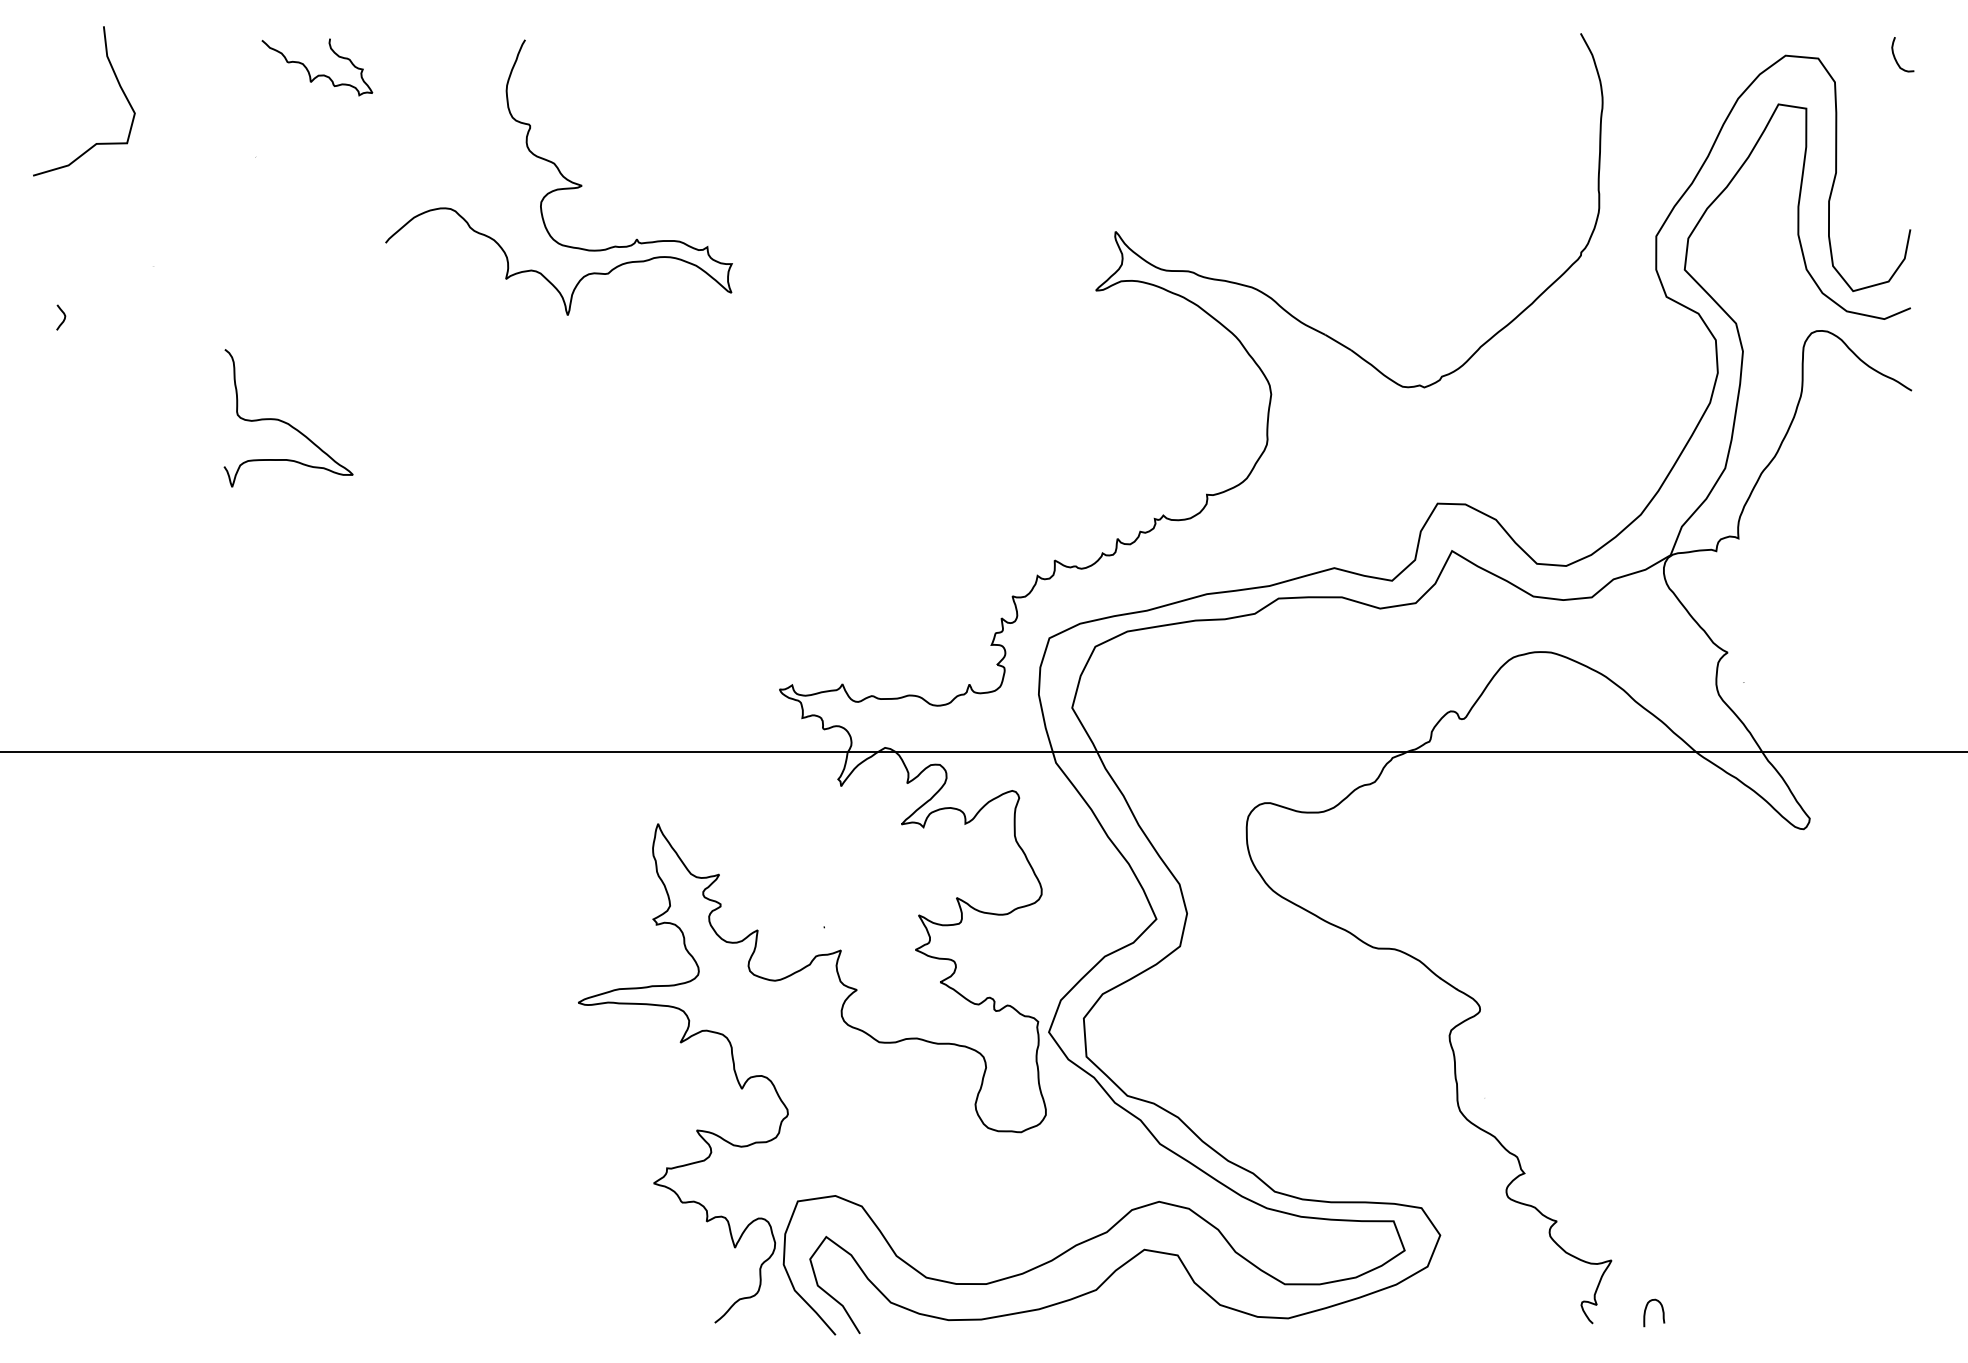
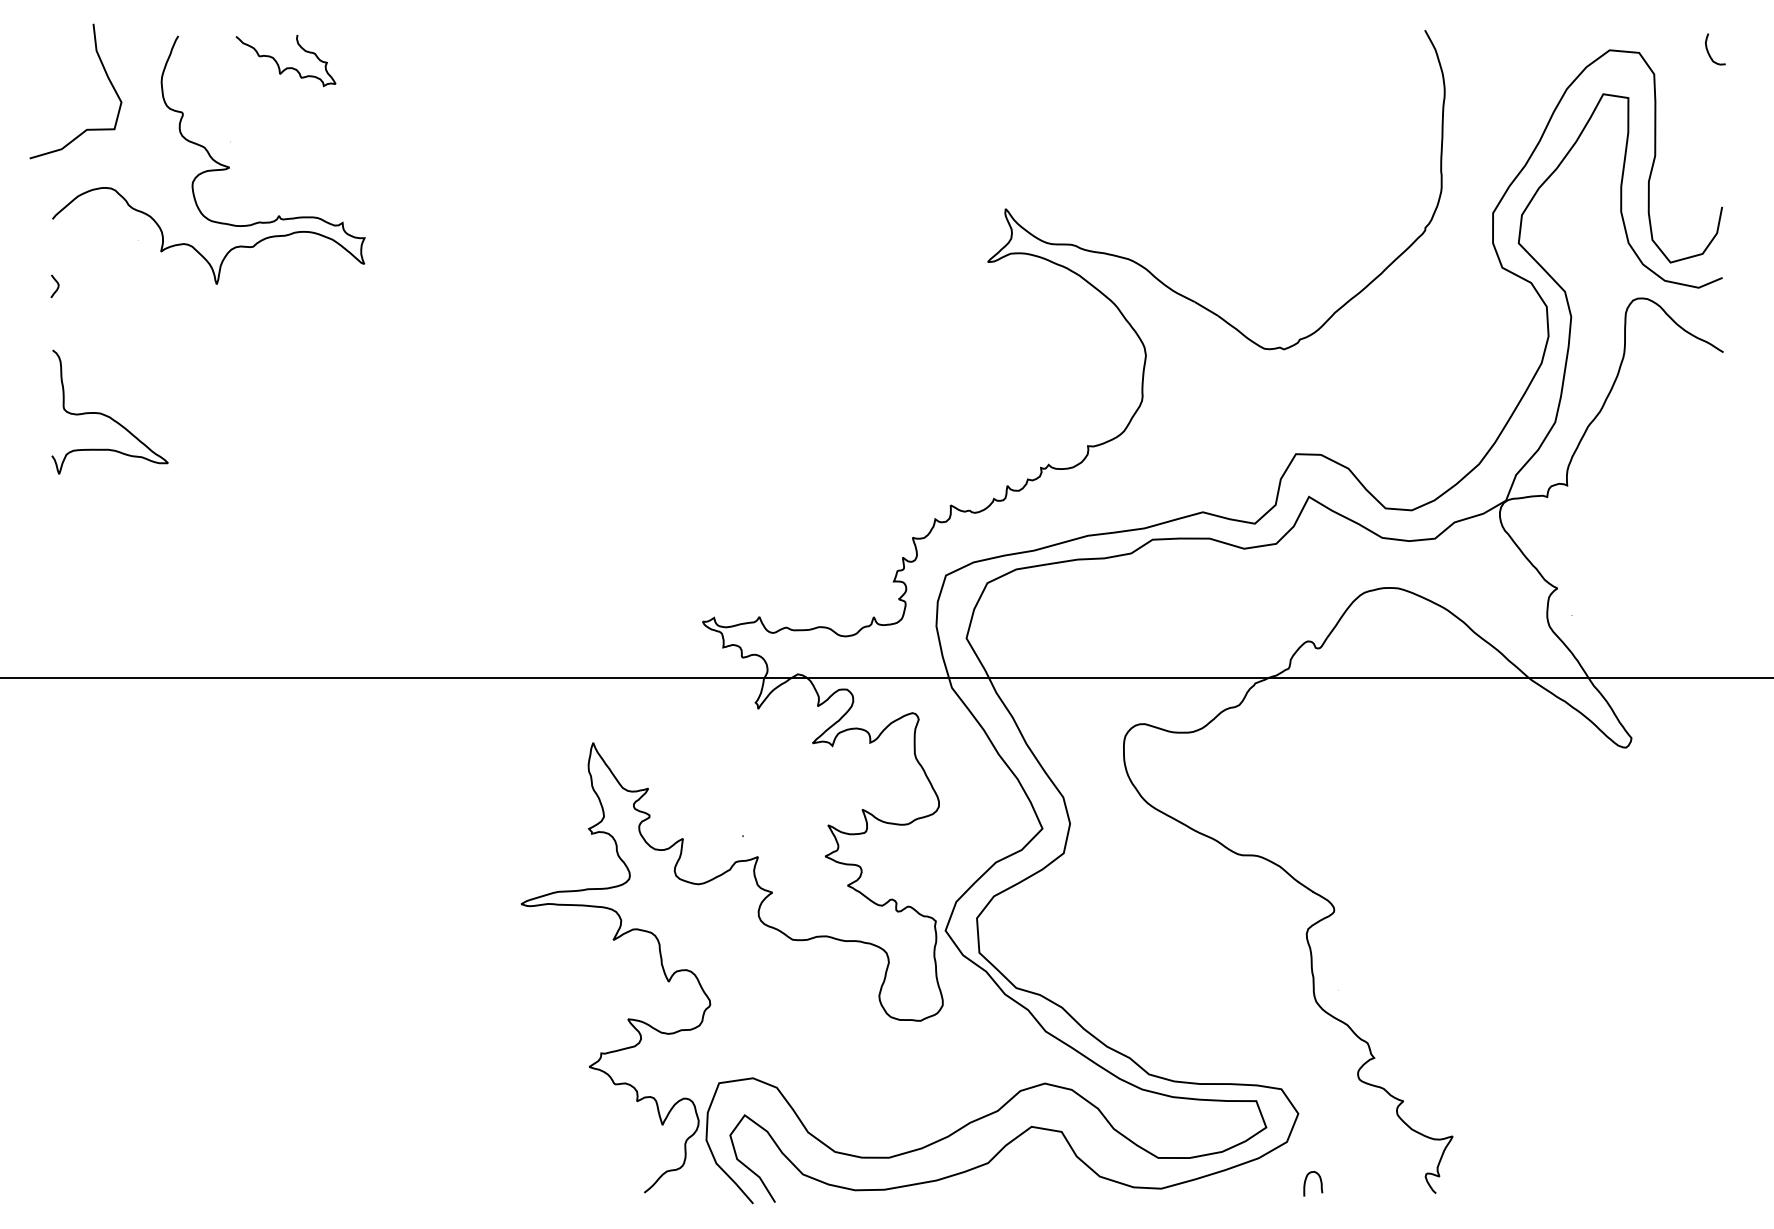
curve: (560, 175) -> (210, 158), moved
curve: (286, 421) -> (108, 415), moved
curve: (1662, 1312) -> (1320, 1183), moved

